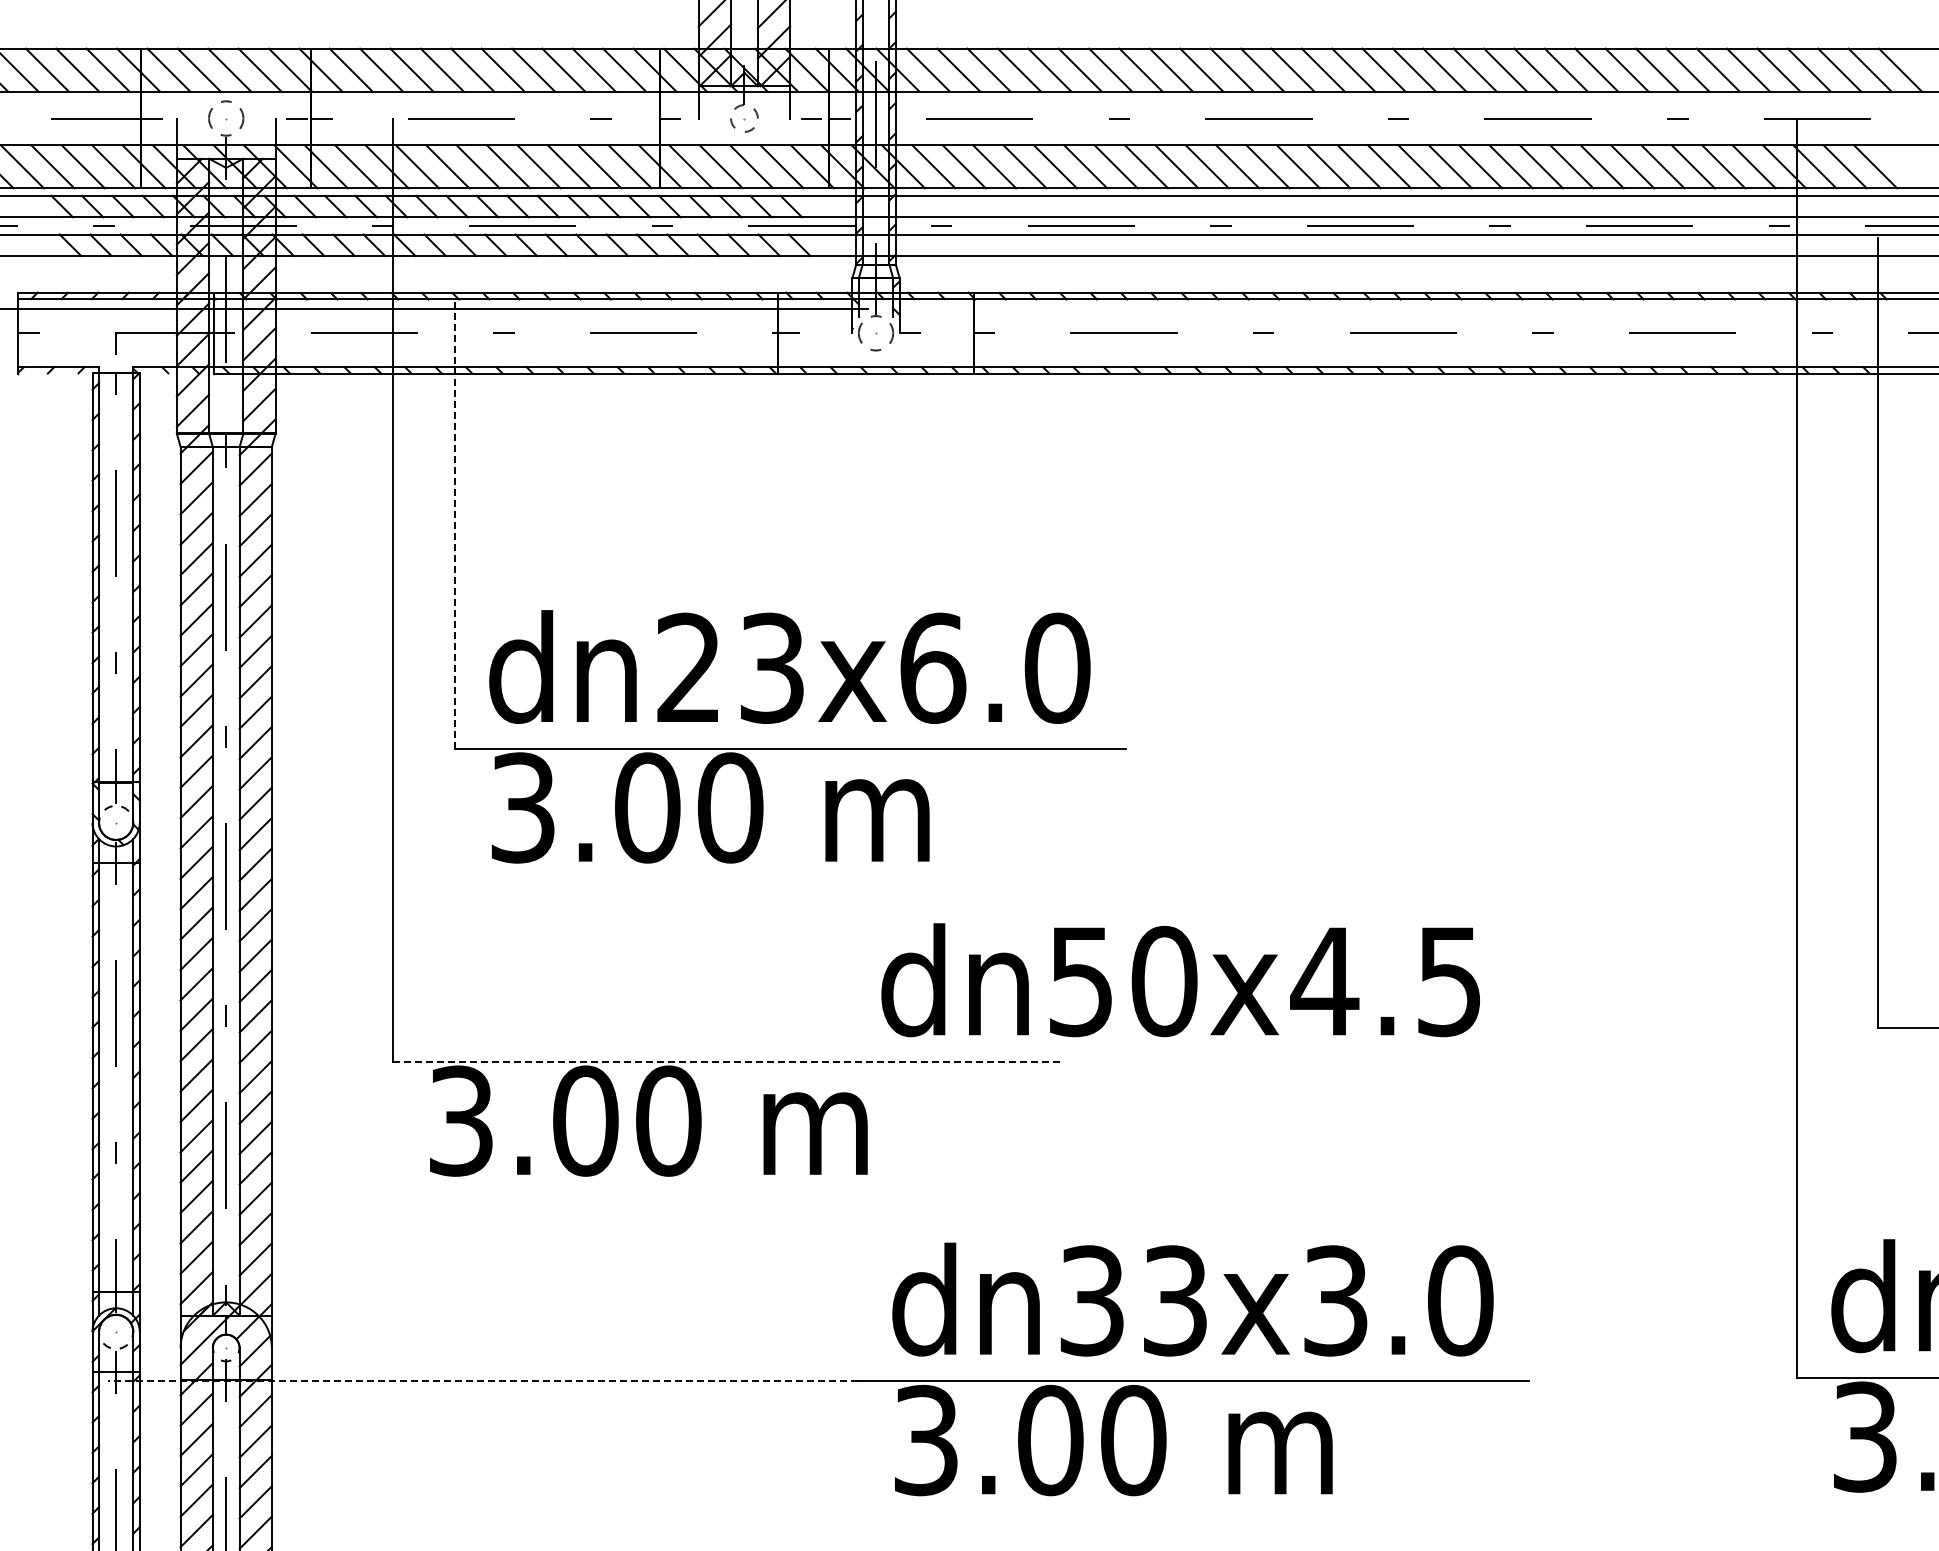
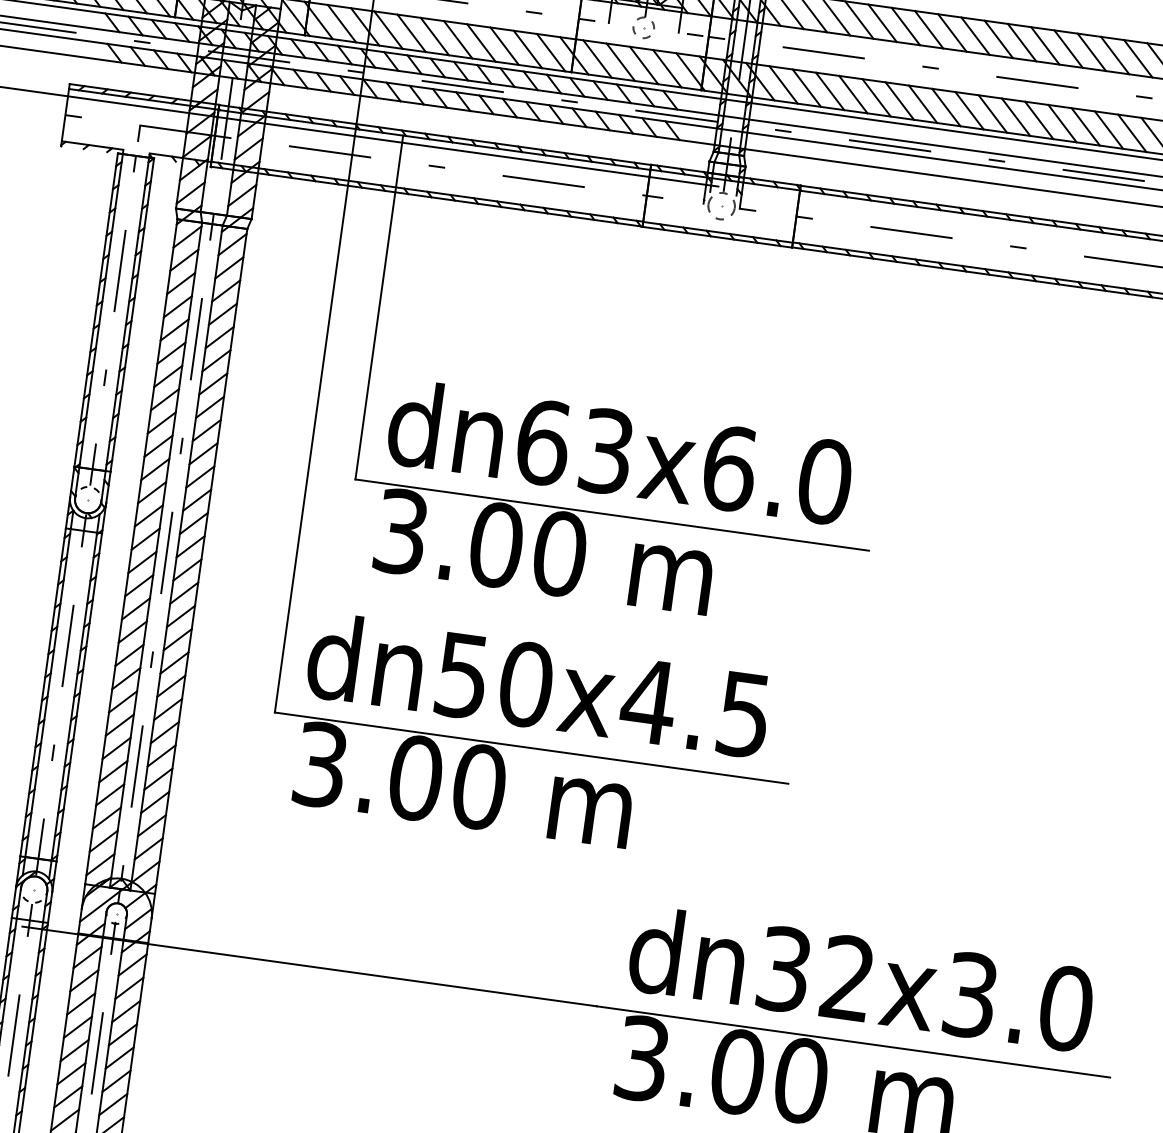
line: (455, 524) -> (379, 307), dashed -> solid
text: (689, 667) -> (543, 442), dn23x6.0 -> dn63x6.0
text: (1180, 980) -> (538, 685), moved
line: (728, 1062) -> (531, 748), dashed -> solid
text: (1174, 1300) -> (847, 977), dn33x3.0 -> dn32x3.0
line: (482, 1381) -> (309, 966), dashed -> solid

